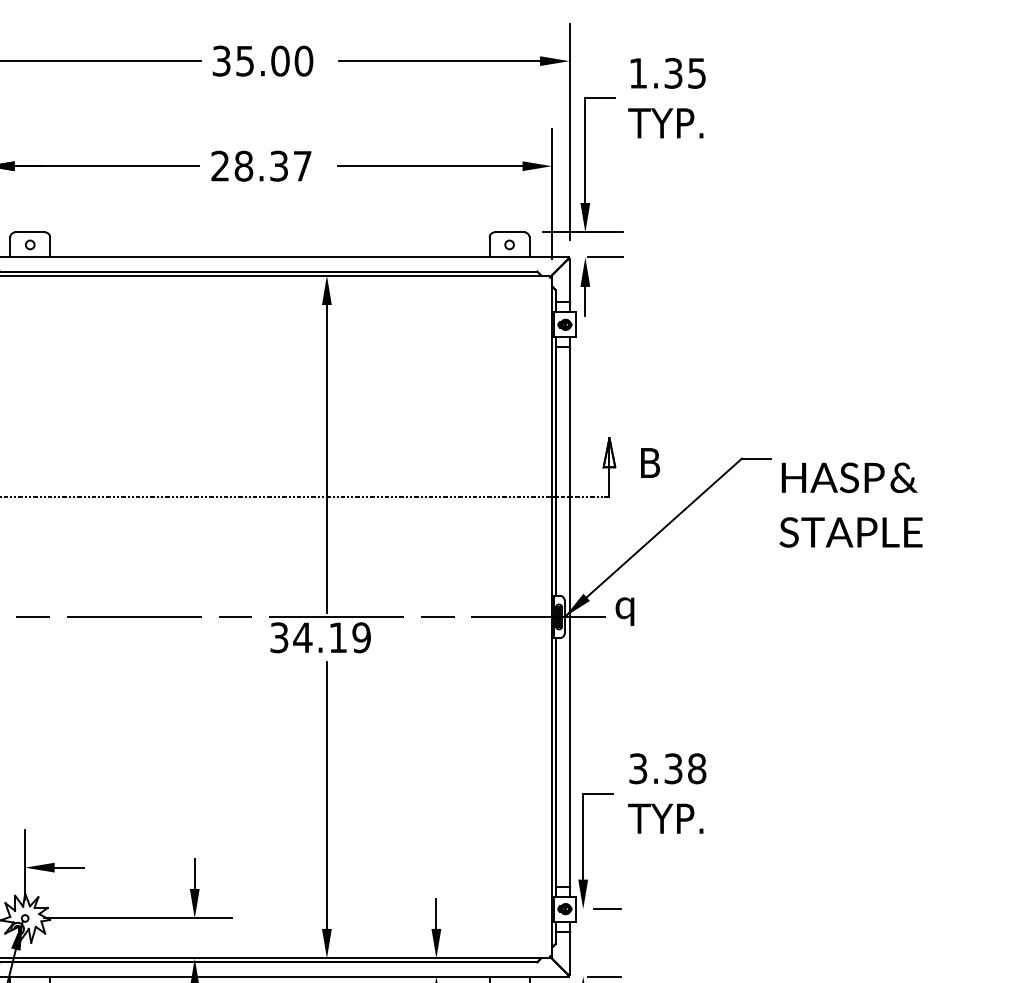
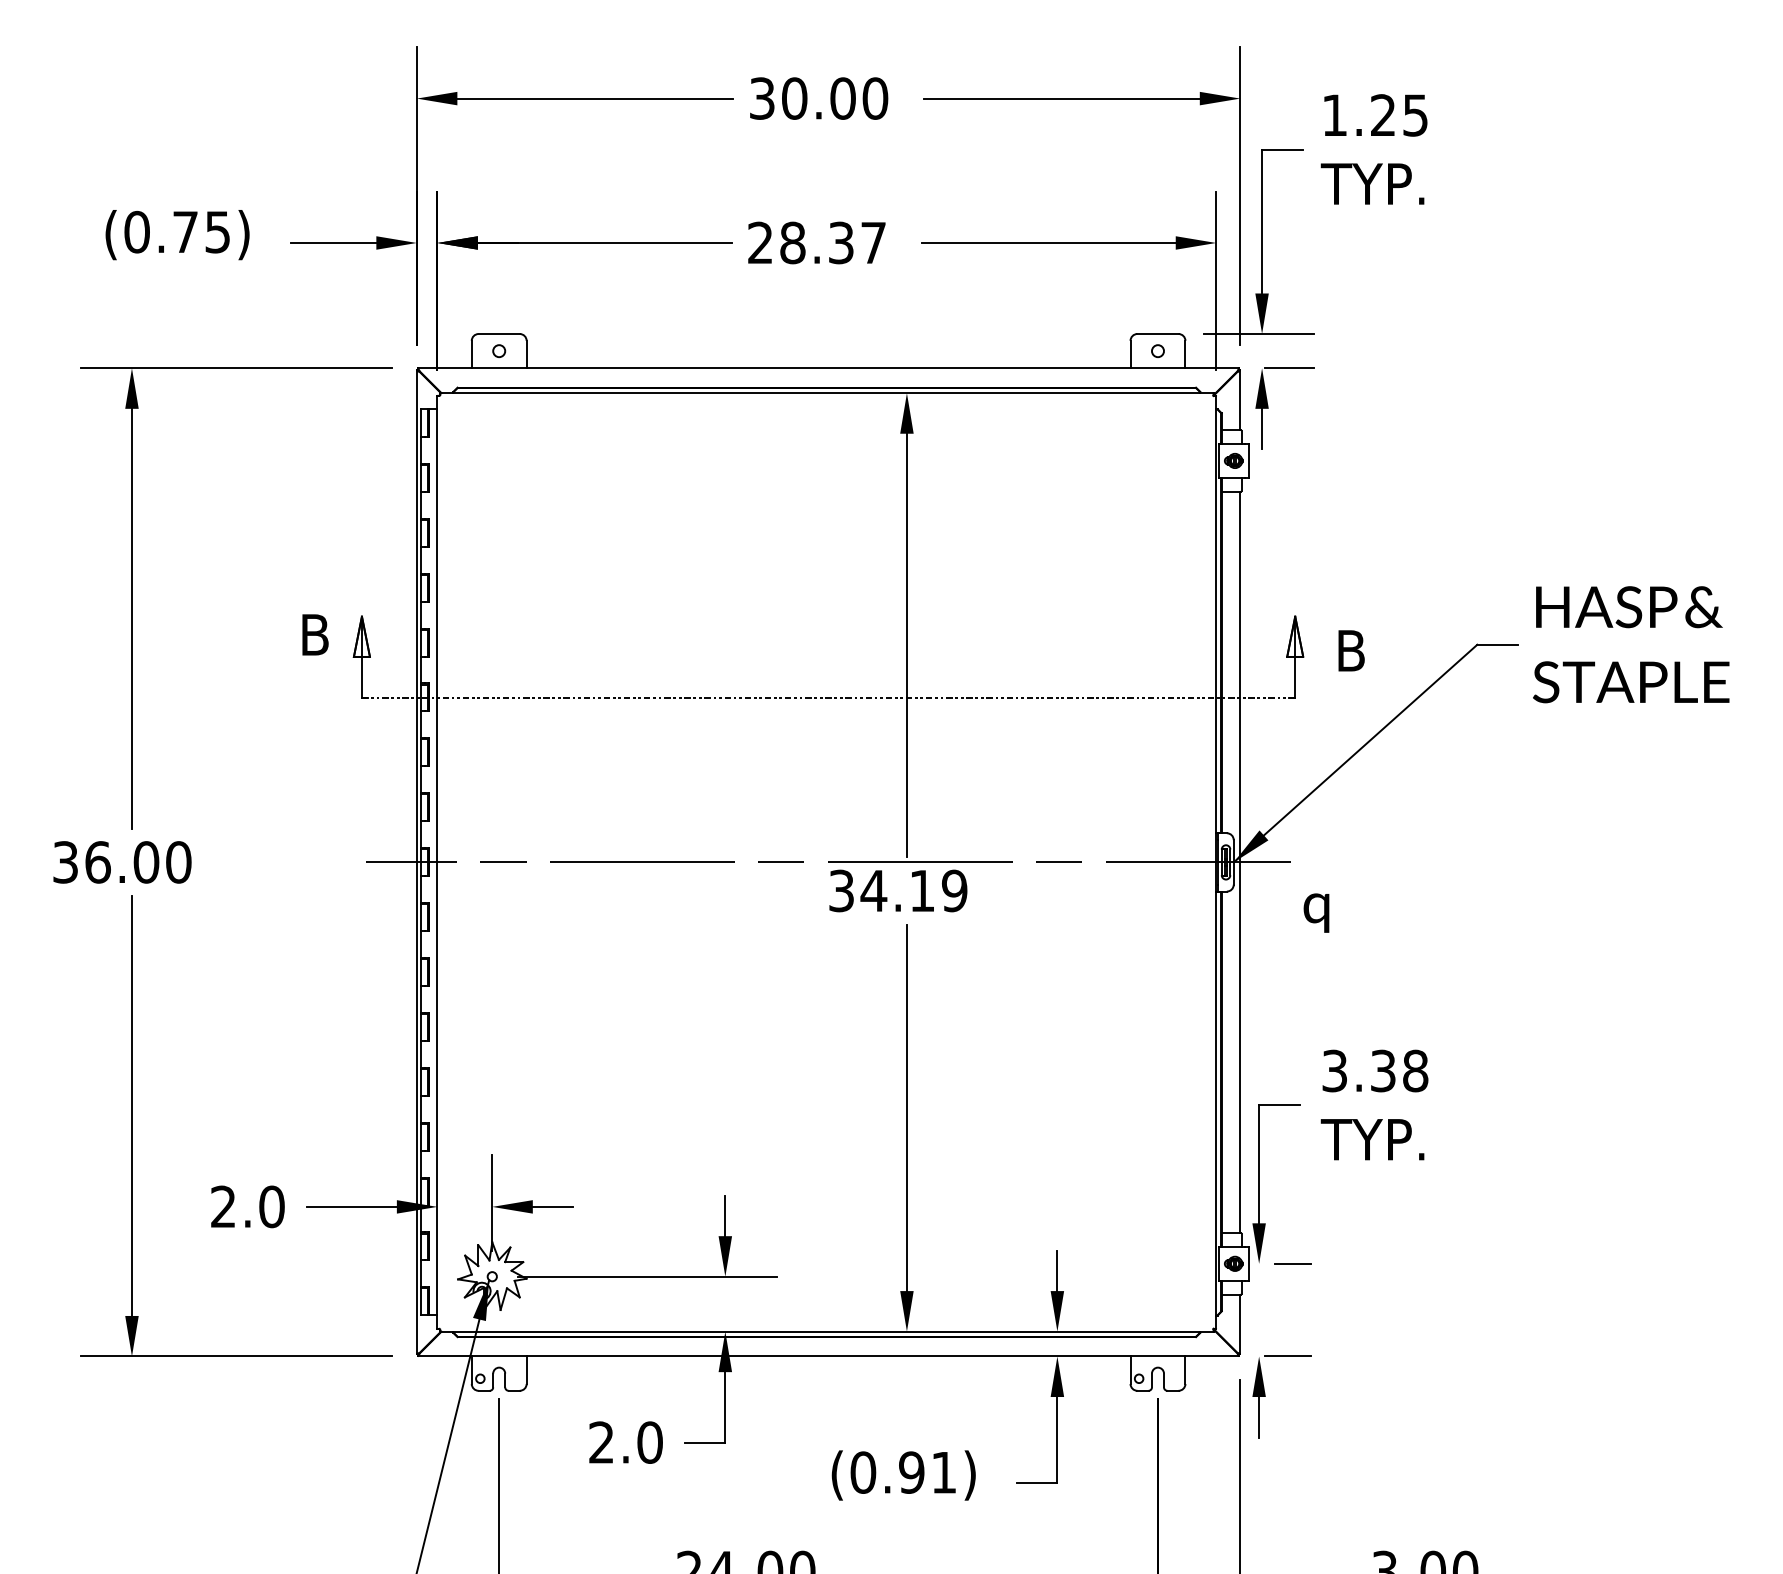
text: (245, 61) -> (794, 98), 35.00 -> 30.00
text: (673, 73) -> (1383, 115), 1.35 -> 1.25
text: (851, 504) -> (1631, 644), moved
text: (624, 611) -> (1316, 912), moved

